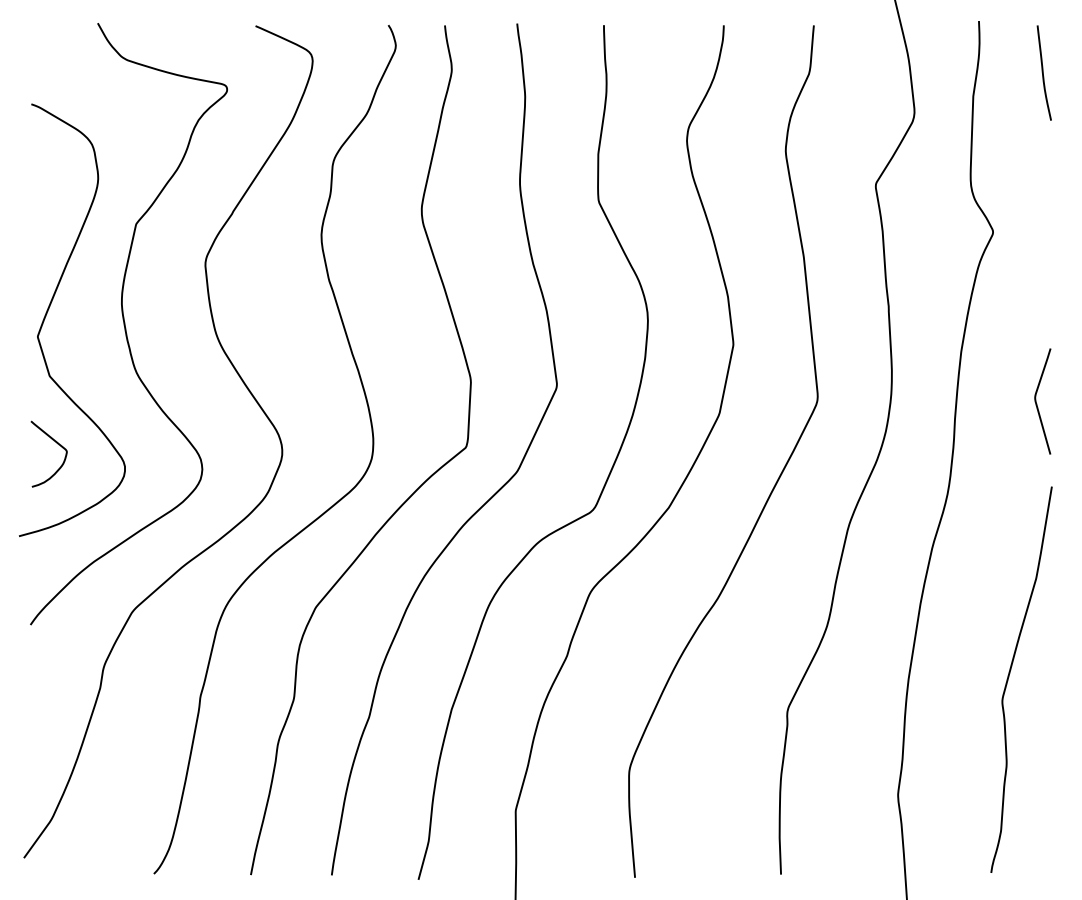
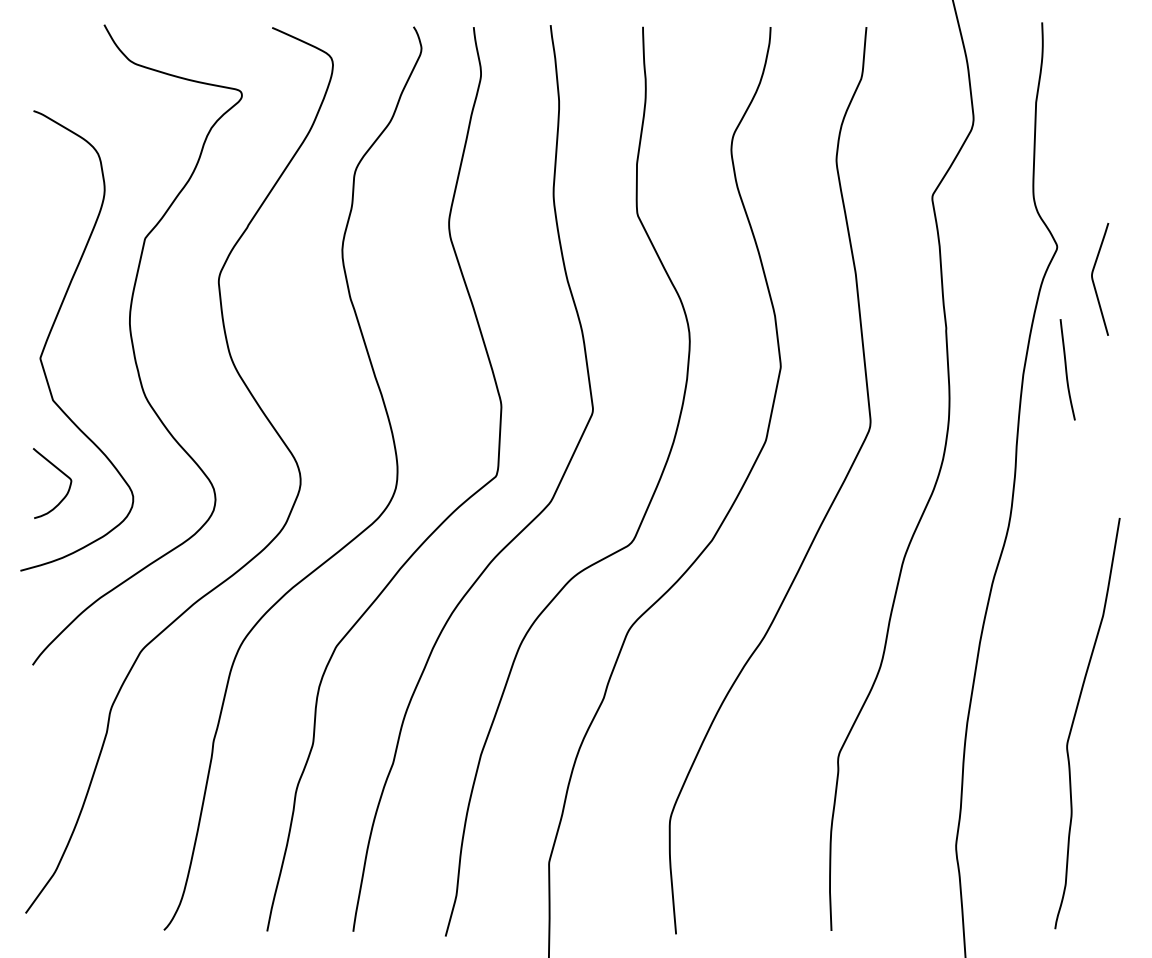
curve: (1043, 72) -> (1066, 369), moved
curve: (1037, 404) -> (1094, 282), moved

